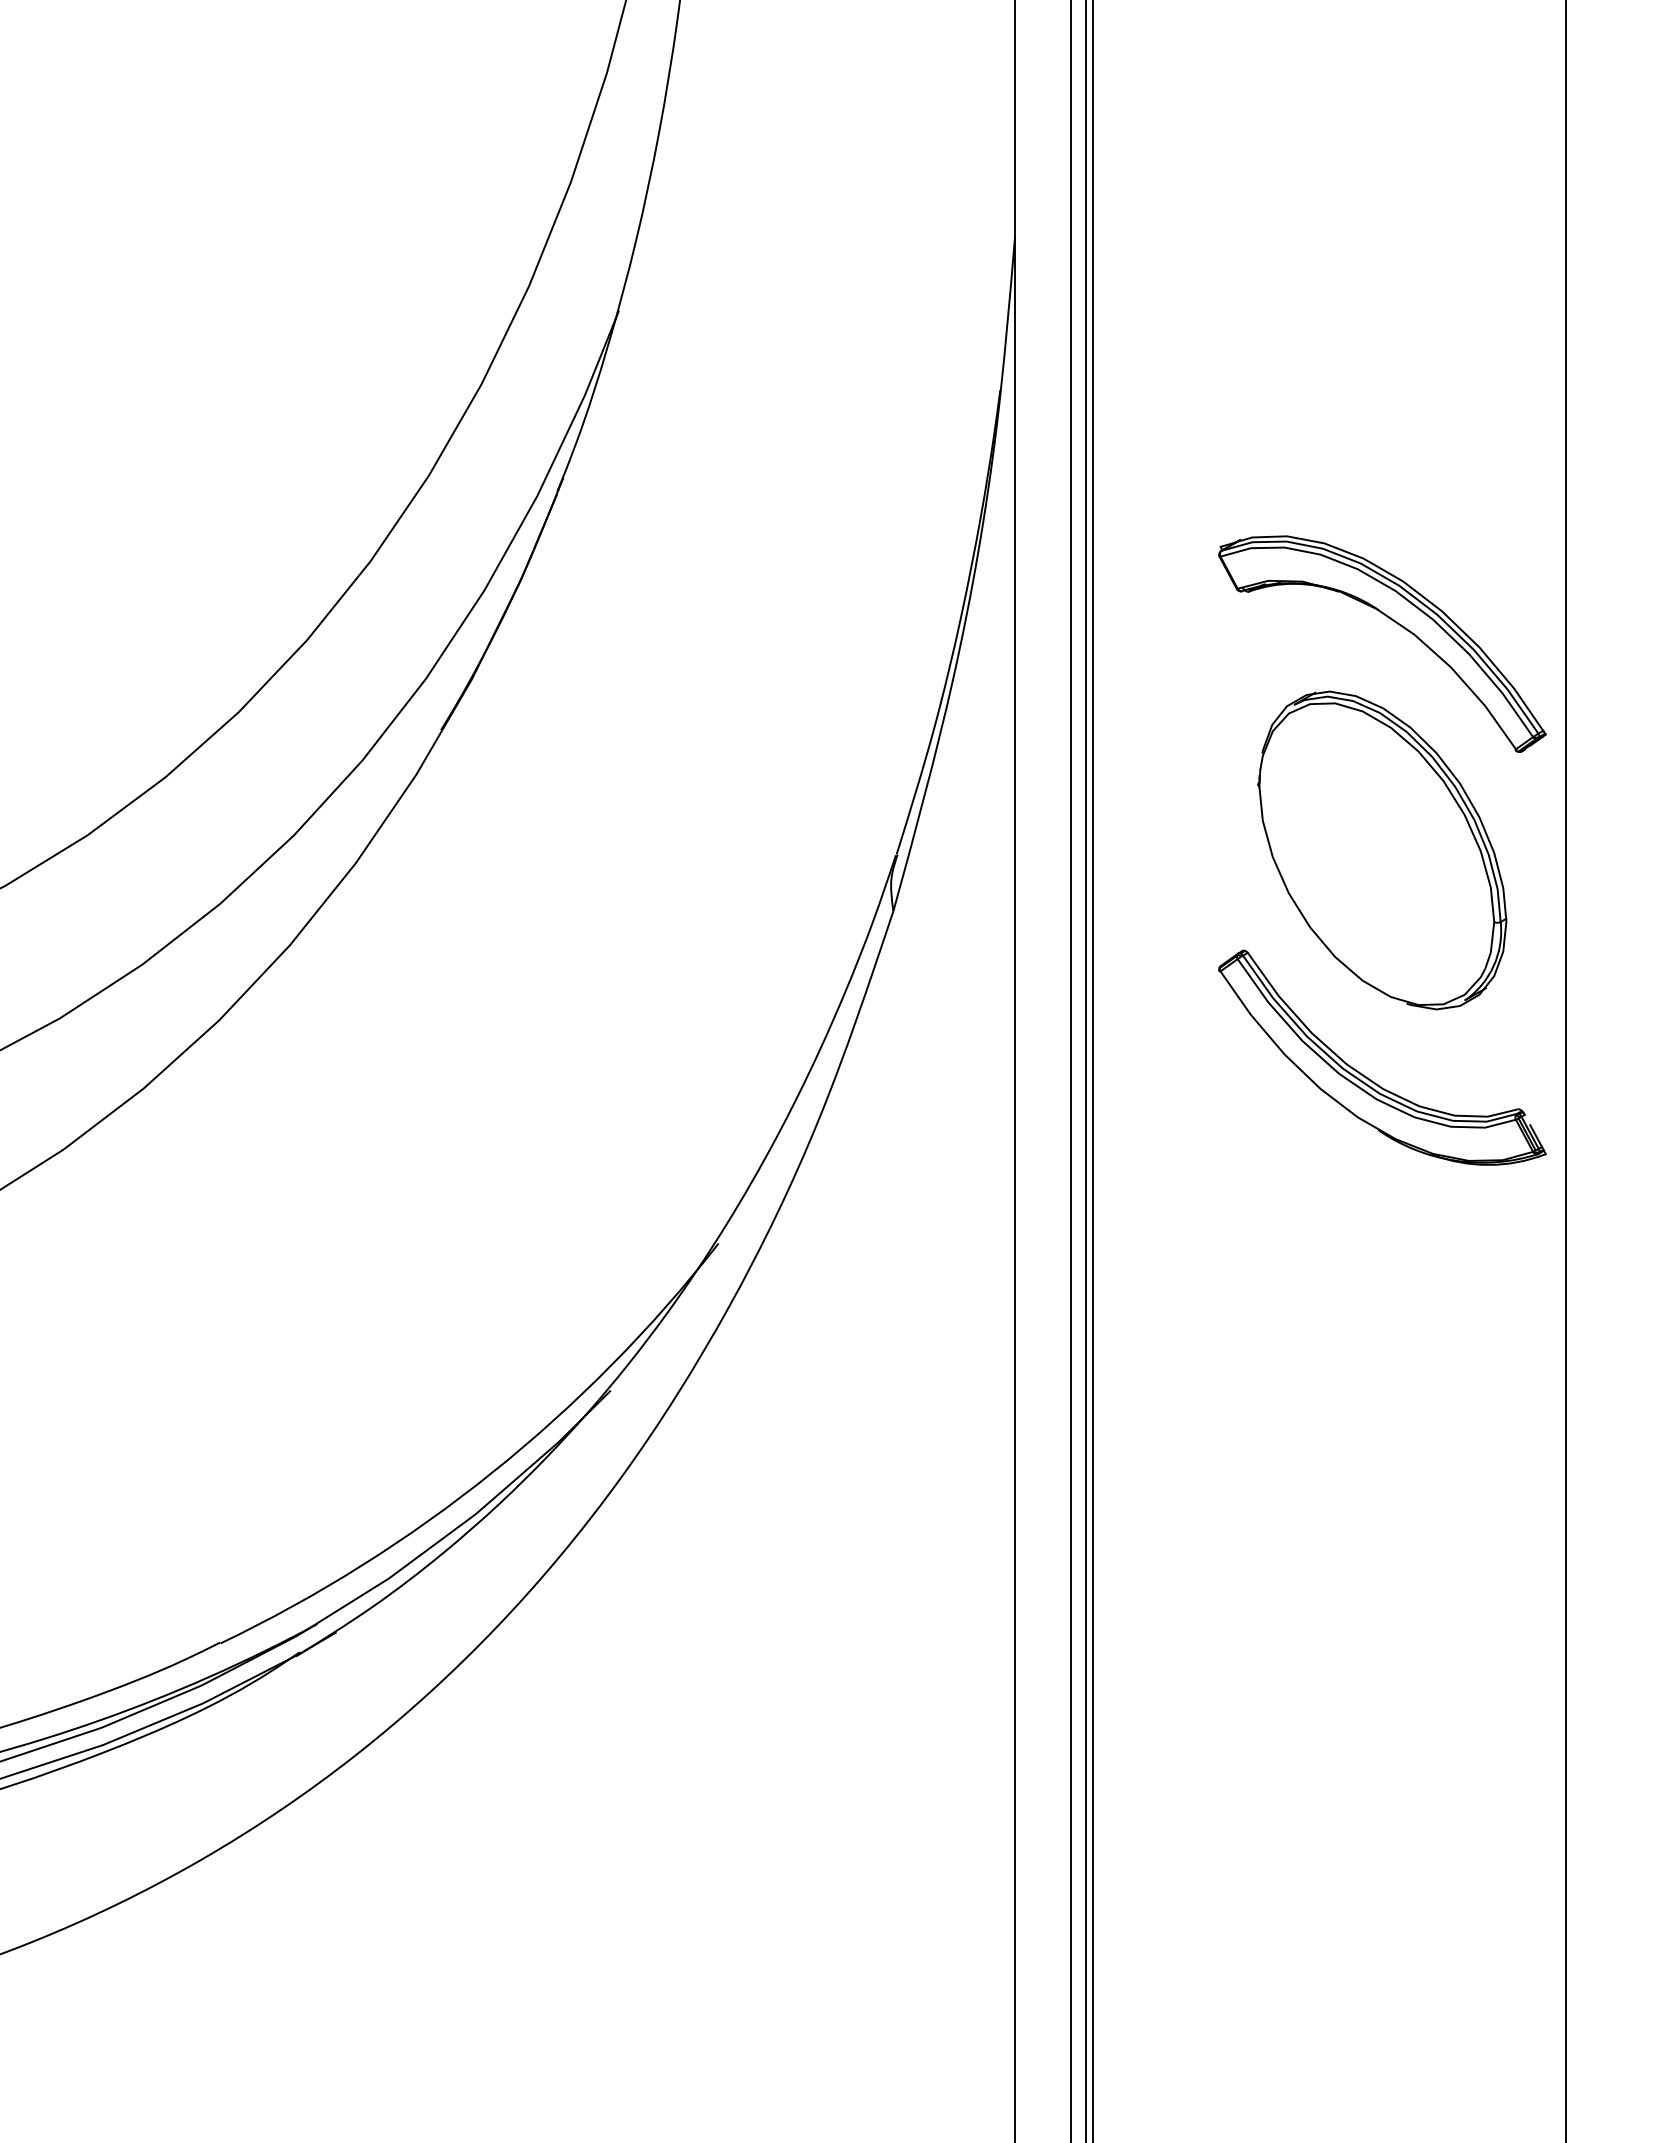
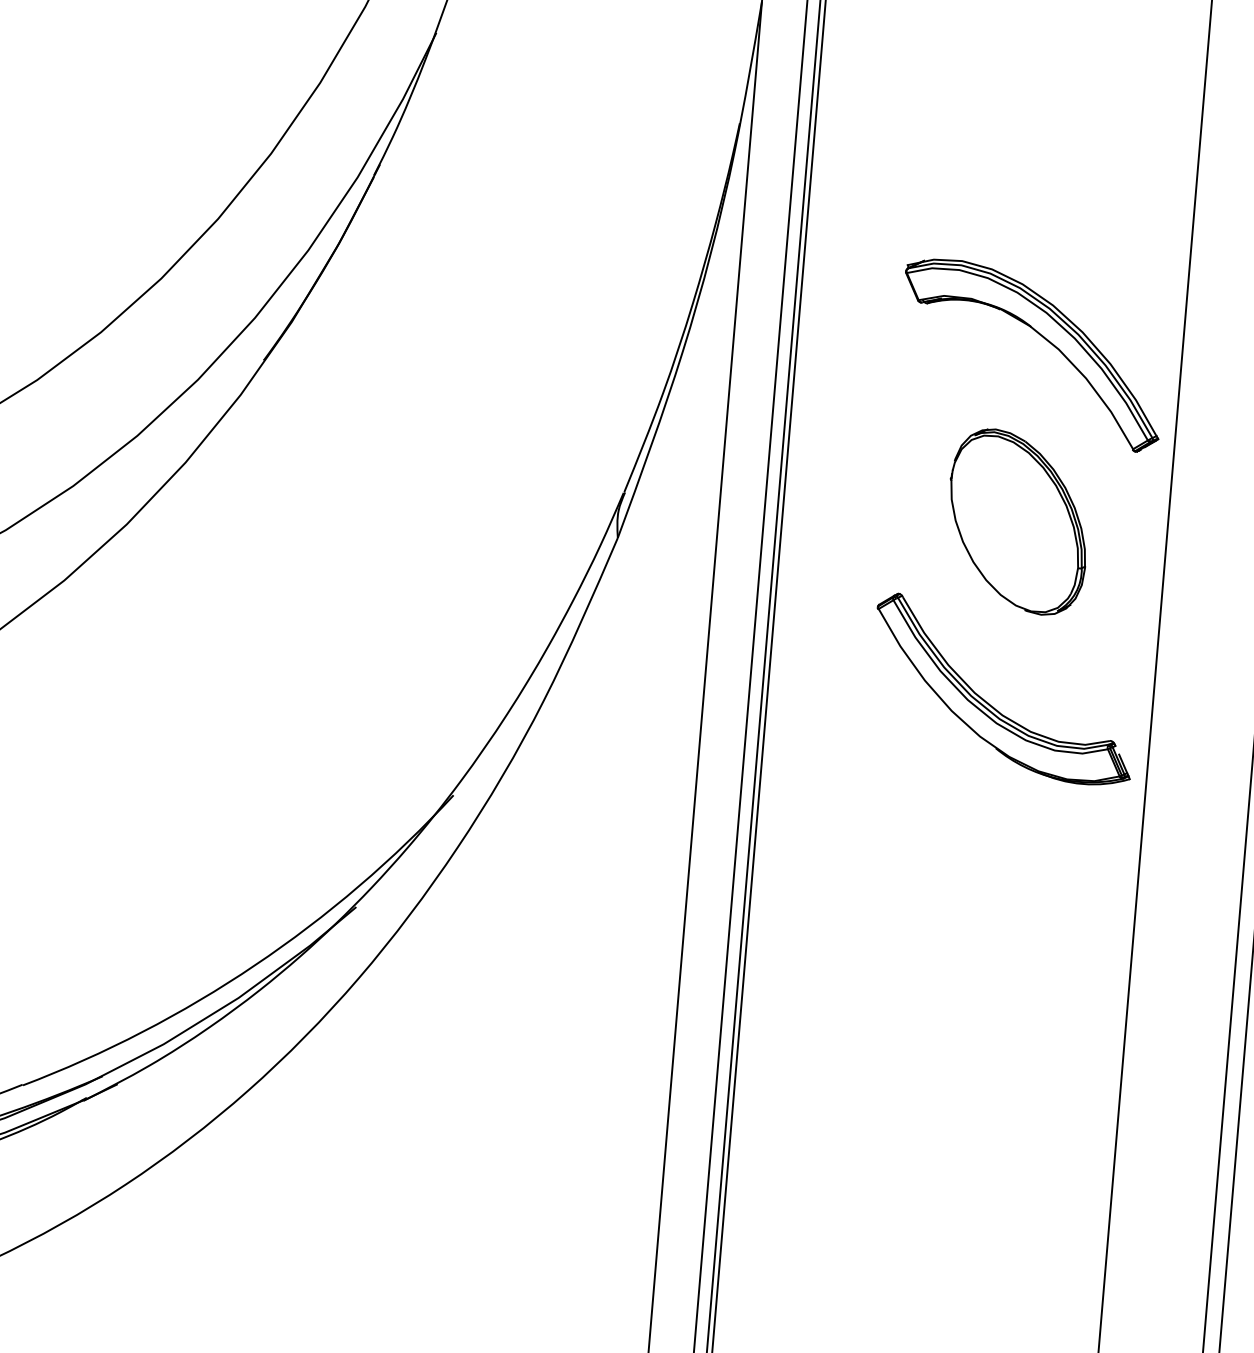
part: (1382, 850) -> (1018, 522), size x0.7

